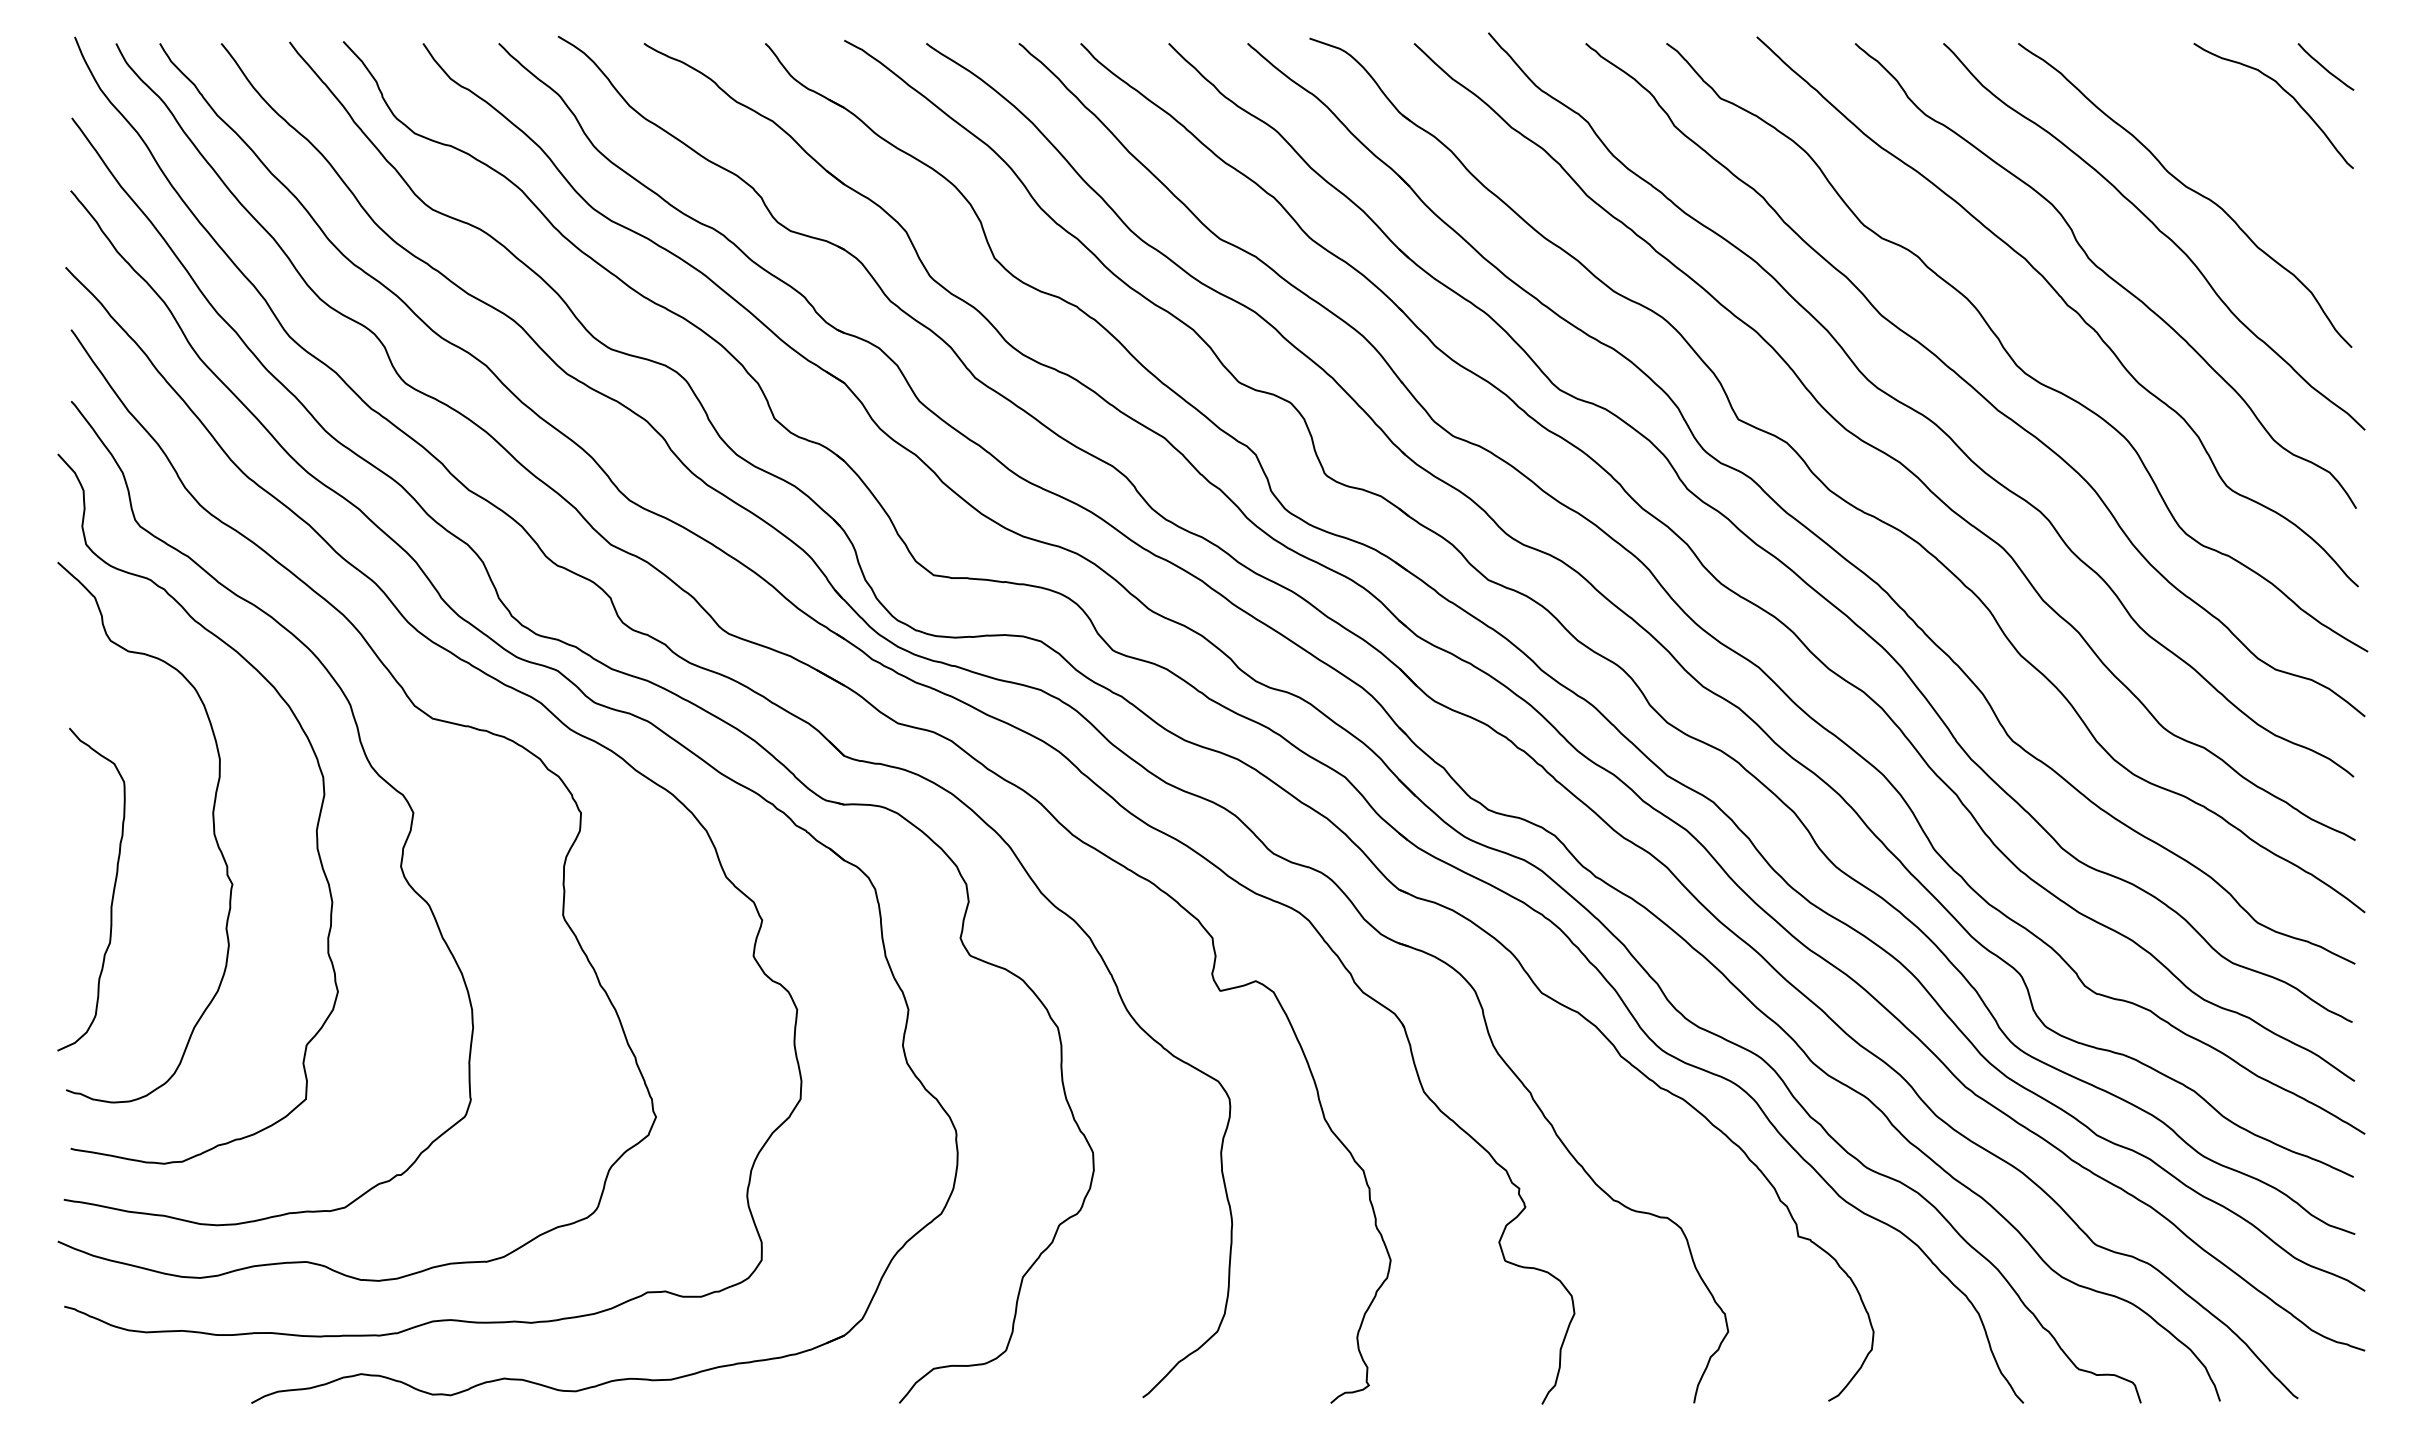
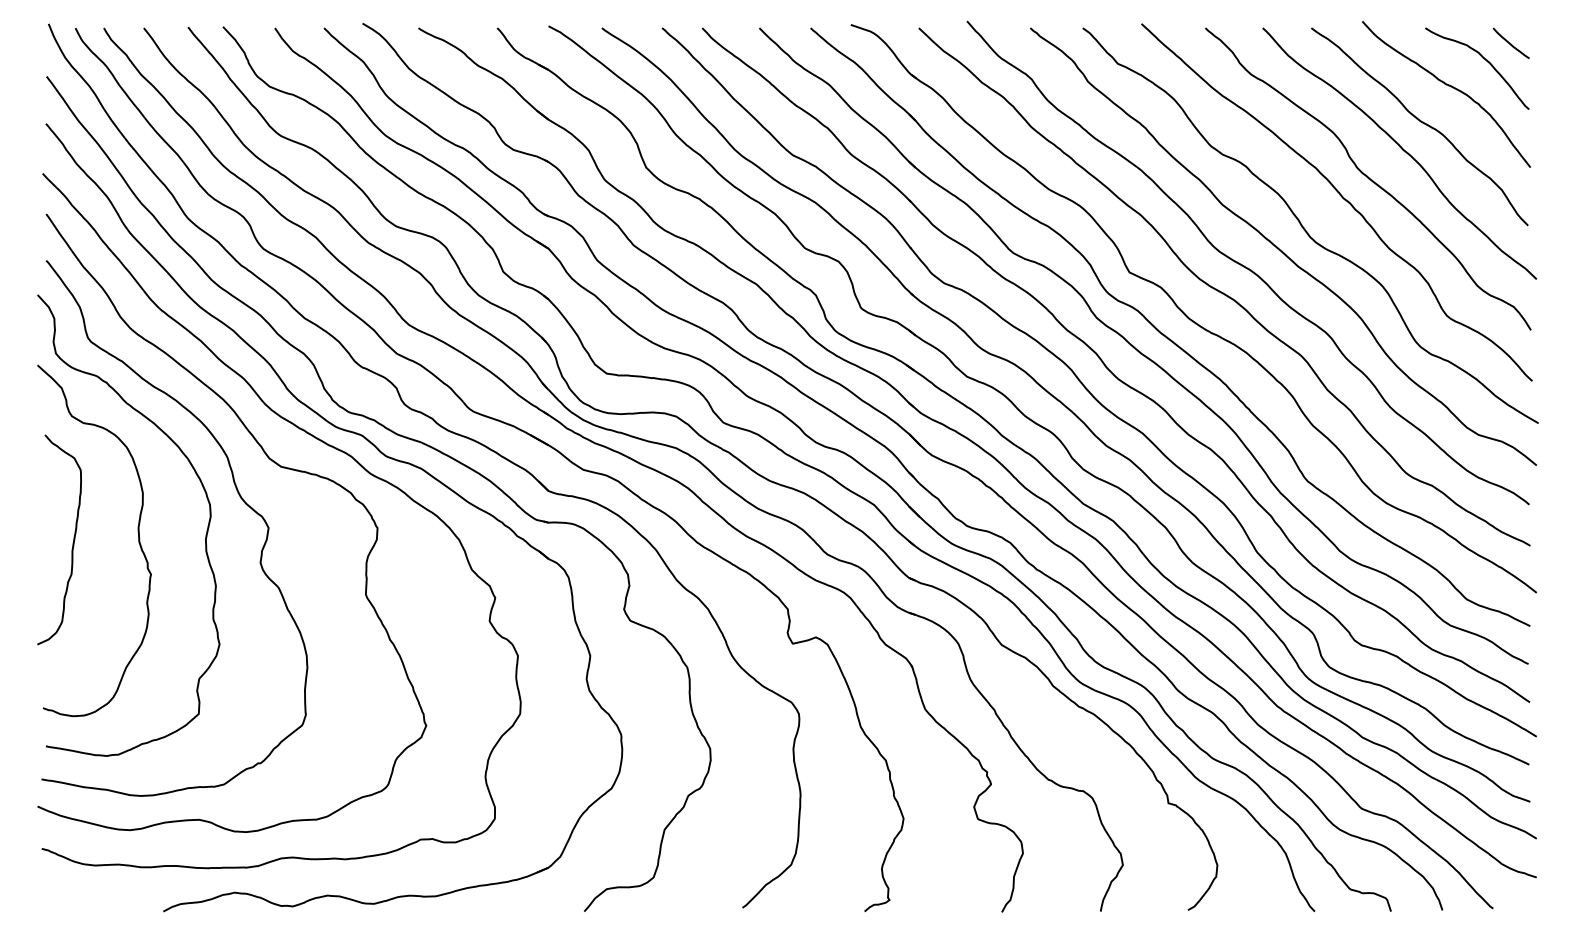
curve: (2229, 133) -> (1448, 86), added
curve: (111, 893) -> (72, 542), moved

